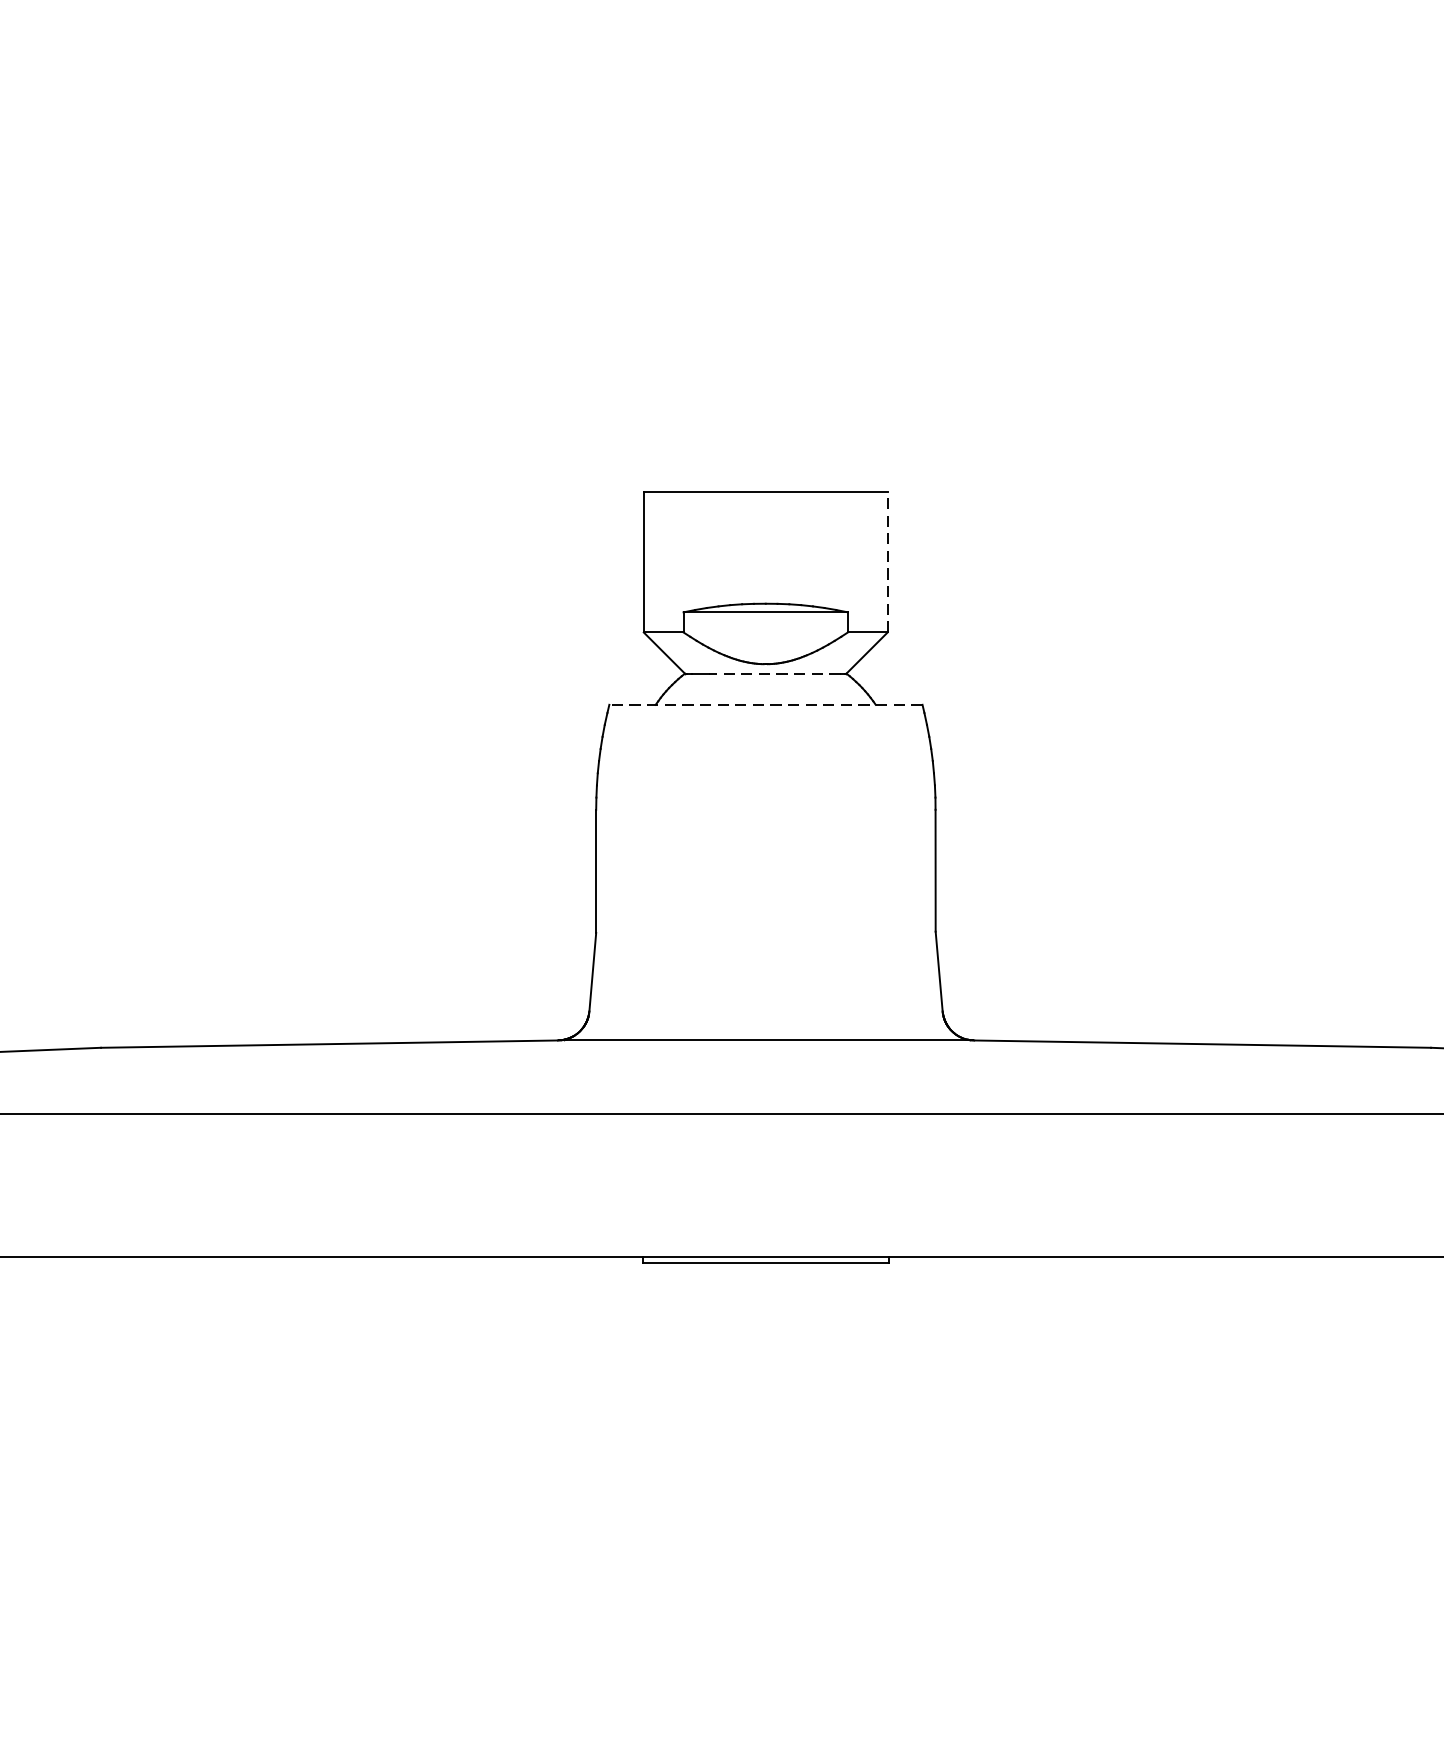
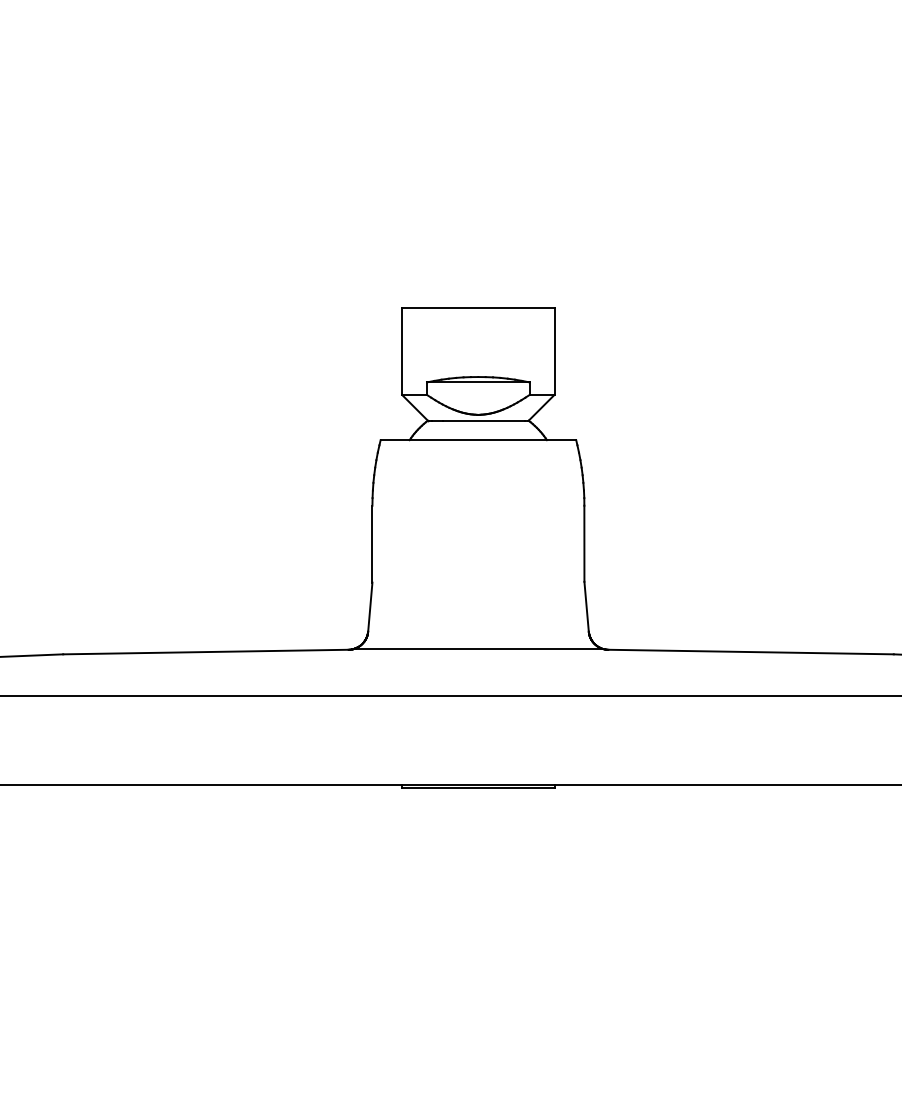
line: (887, 562) -> (554, 351), dashed -> solid
line: (775, 673) -> (484, 420), dashed -> solid
line: (766, 705) -> (478, 440), dashed -> solid

